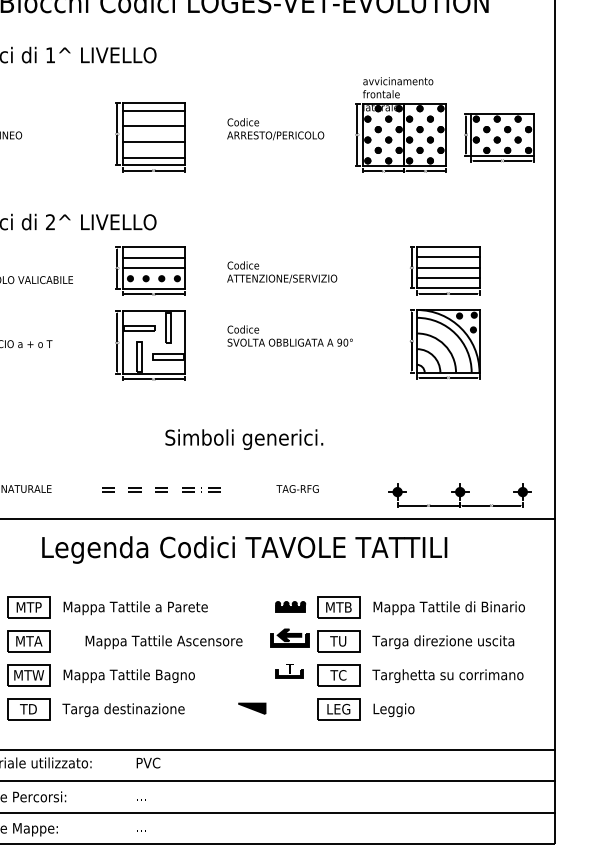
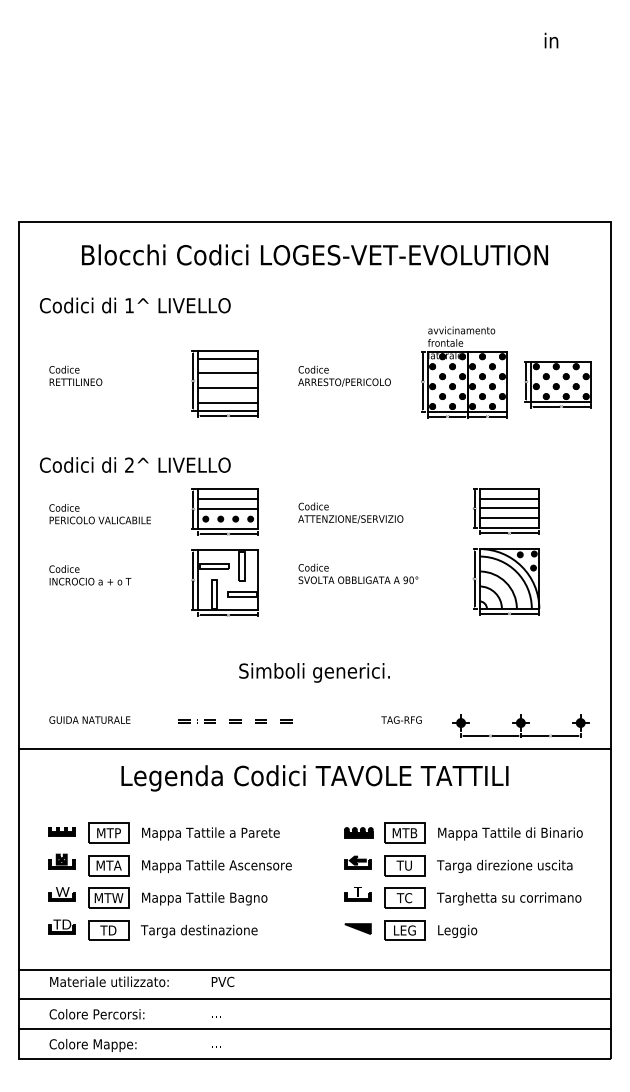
text: (297, 488) -> (401, 719), moved
part: (289, 638) -> (357, 862), size x0.71
text: (163, 642) -> (216, 866), moved
part: (251, 708) -> (357, 928), moved

